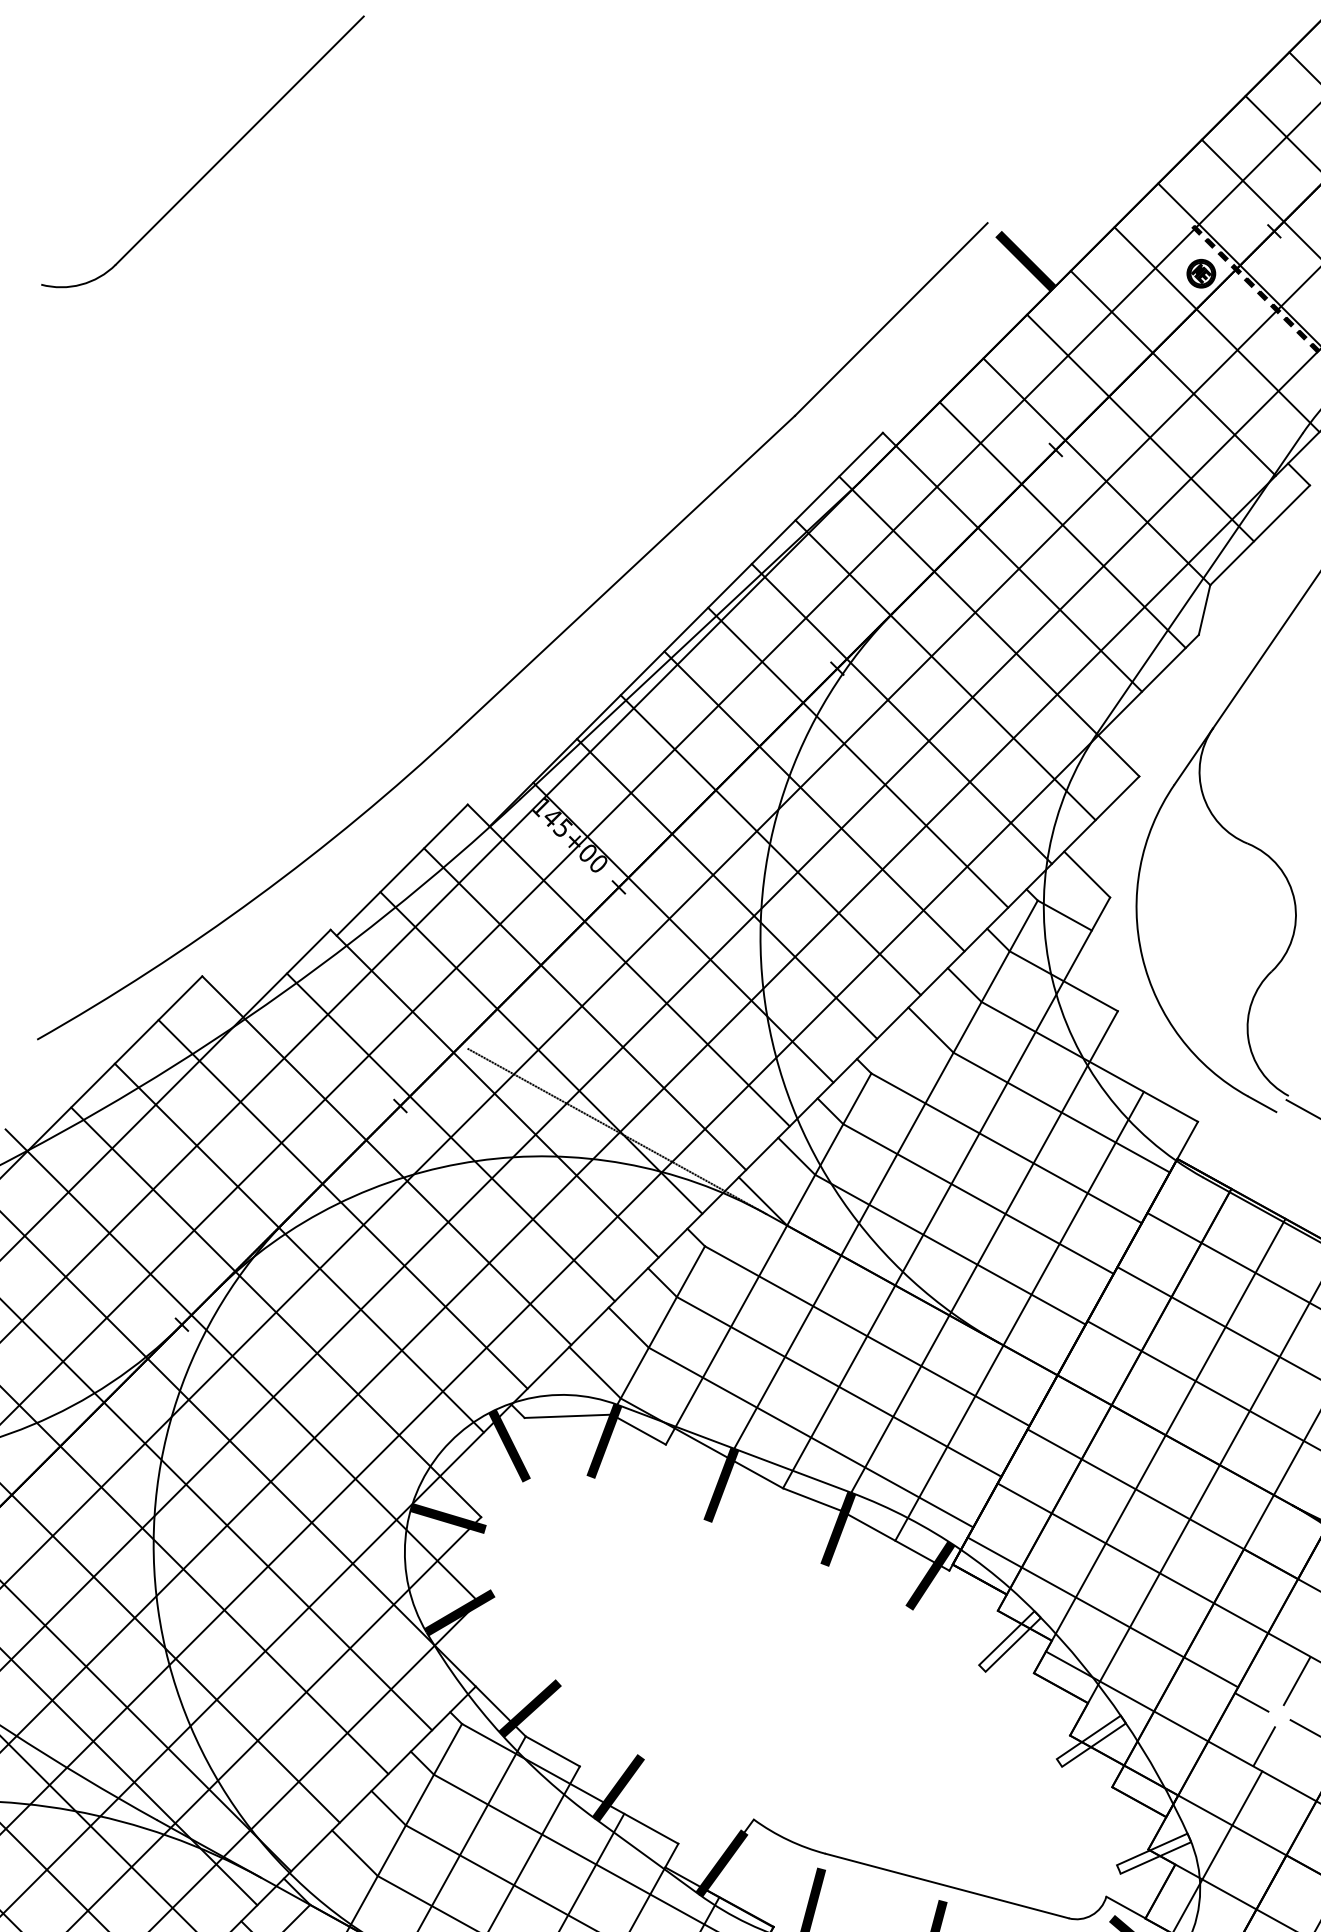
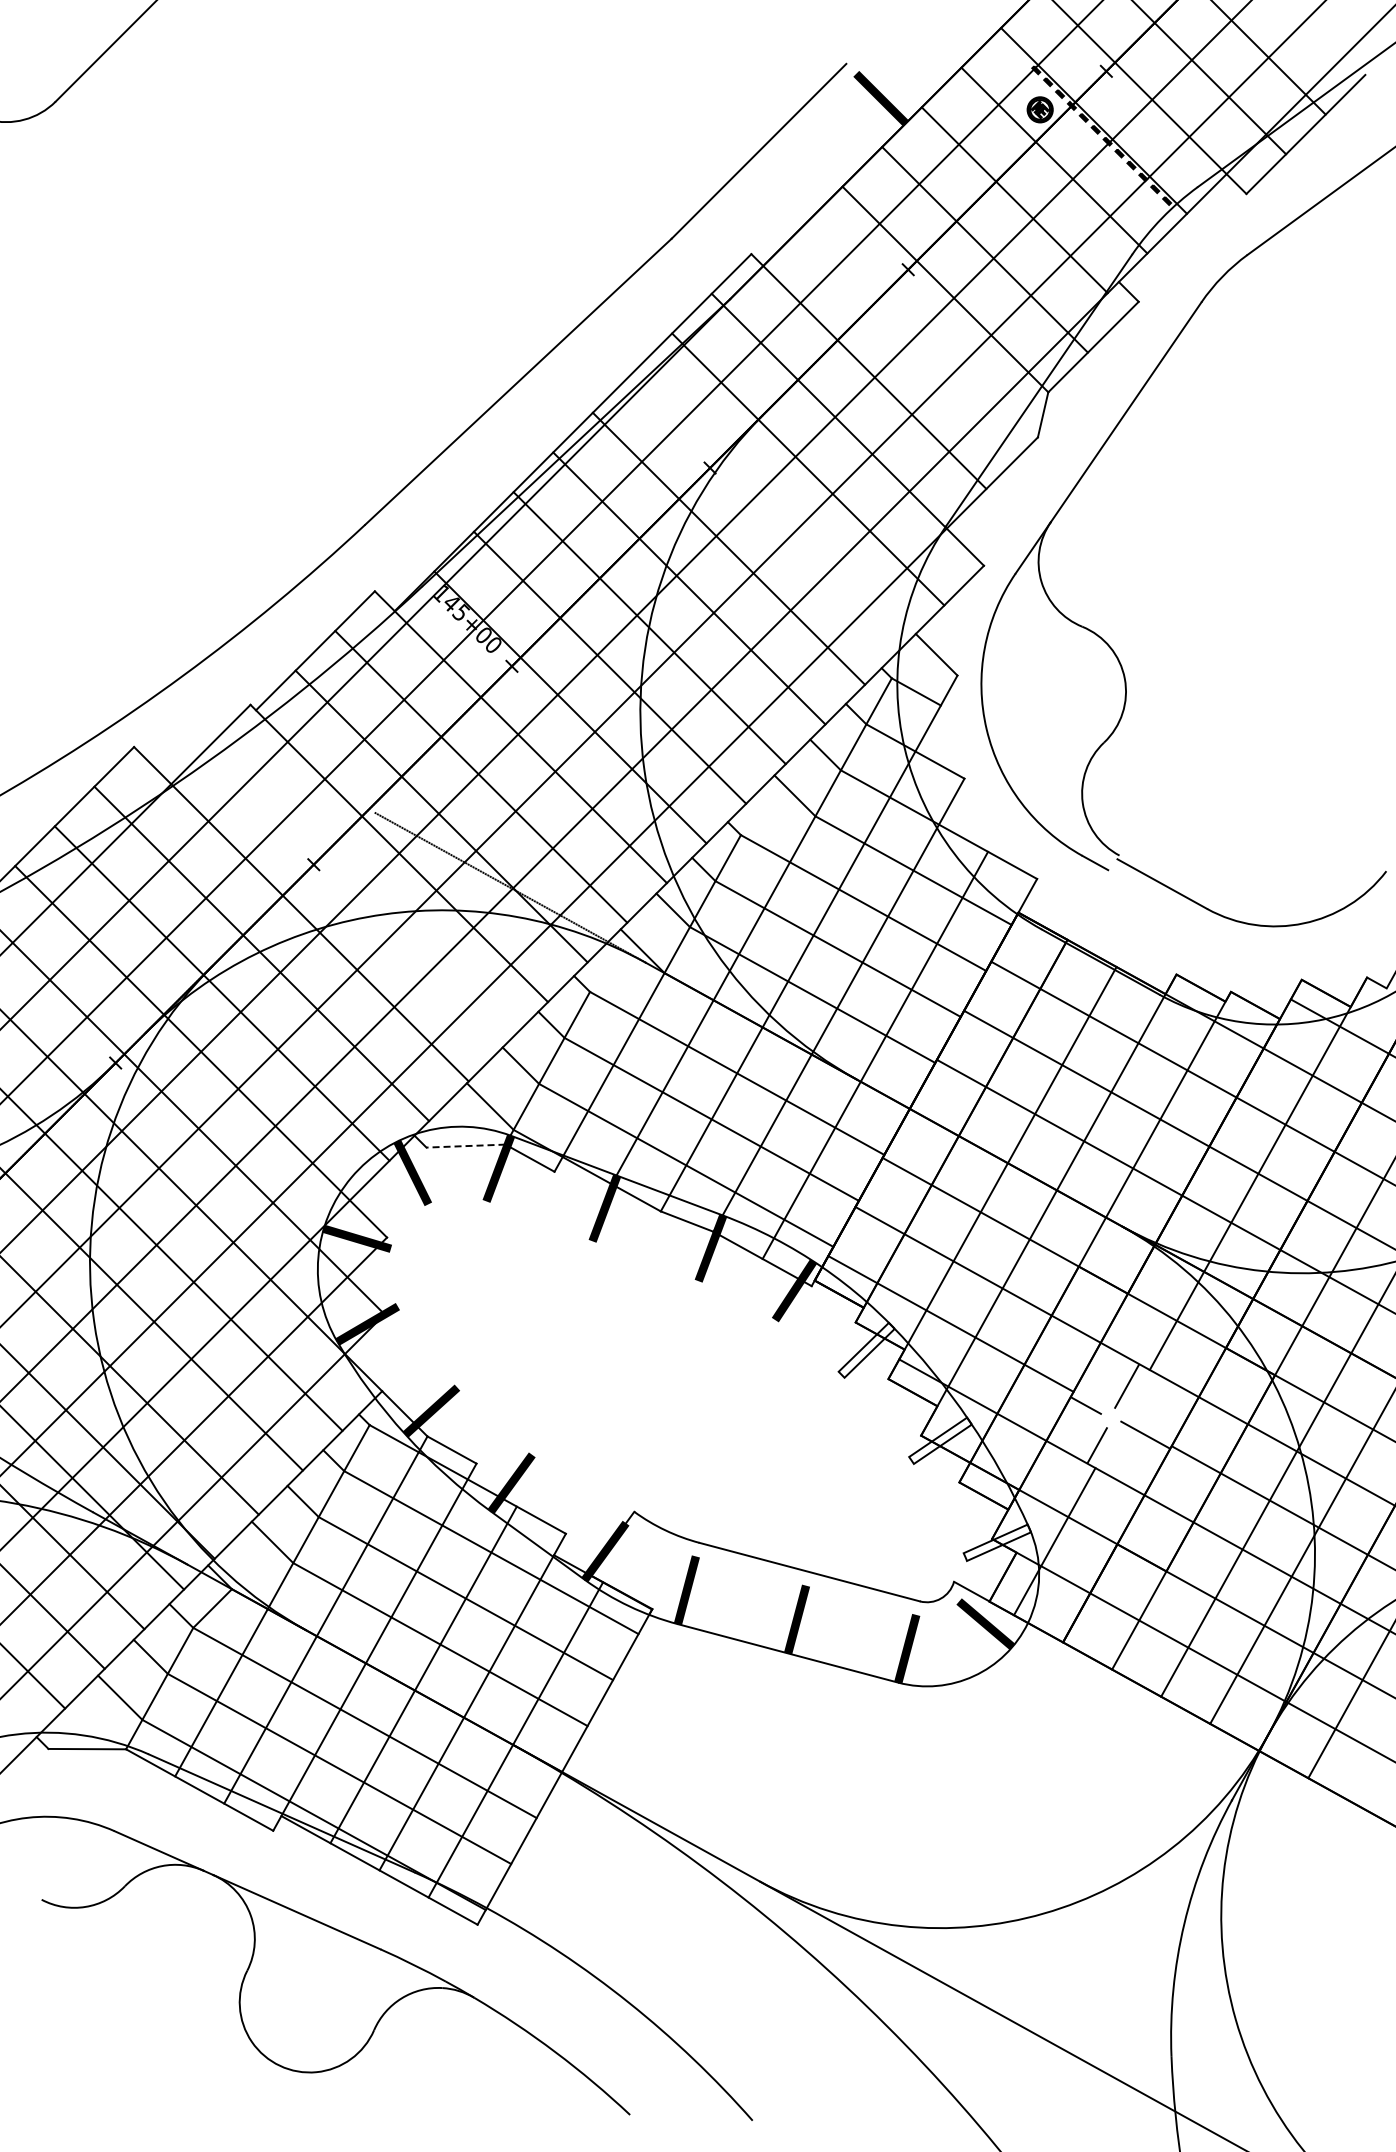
line: (1062, 524) -> (914, 337), removed
line: (901, 714) -> (768, 509), removed
line: (450, 1136) -> (359, 892), removed
line: (567, 1416) -> (465, 1146), solid -> dashed

